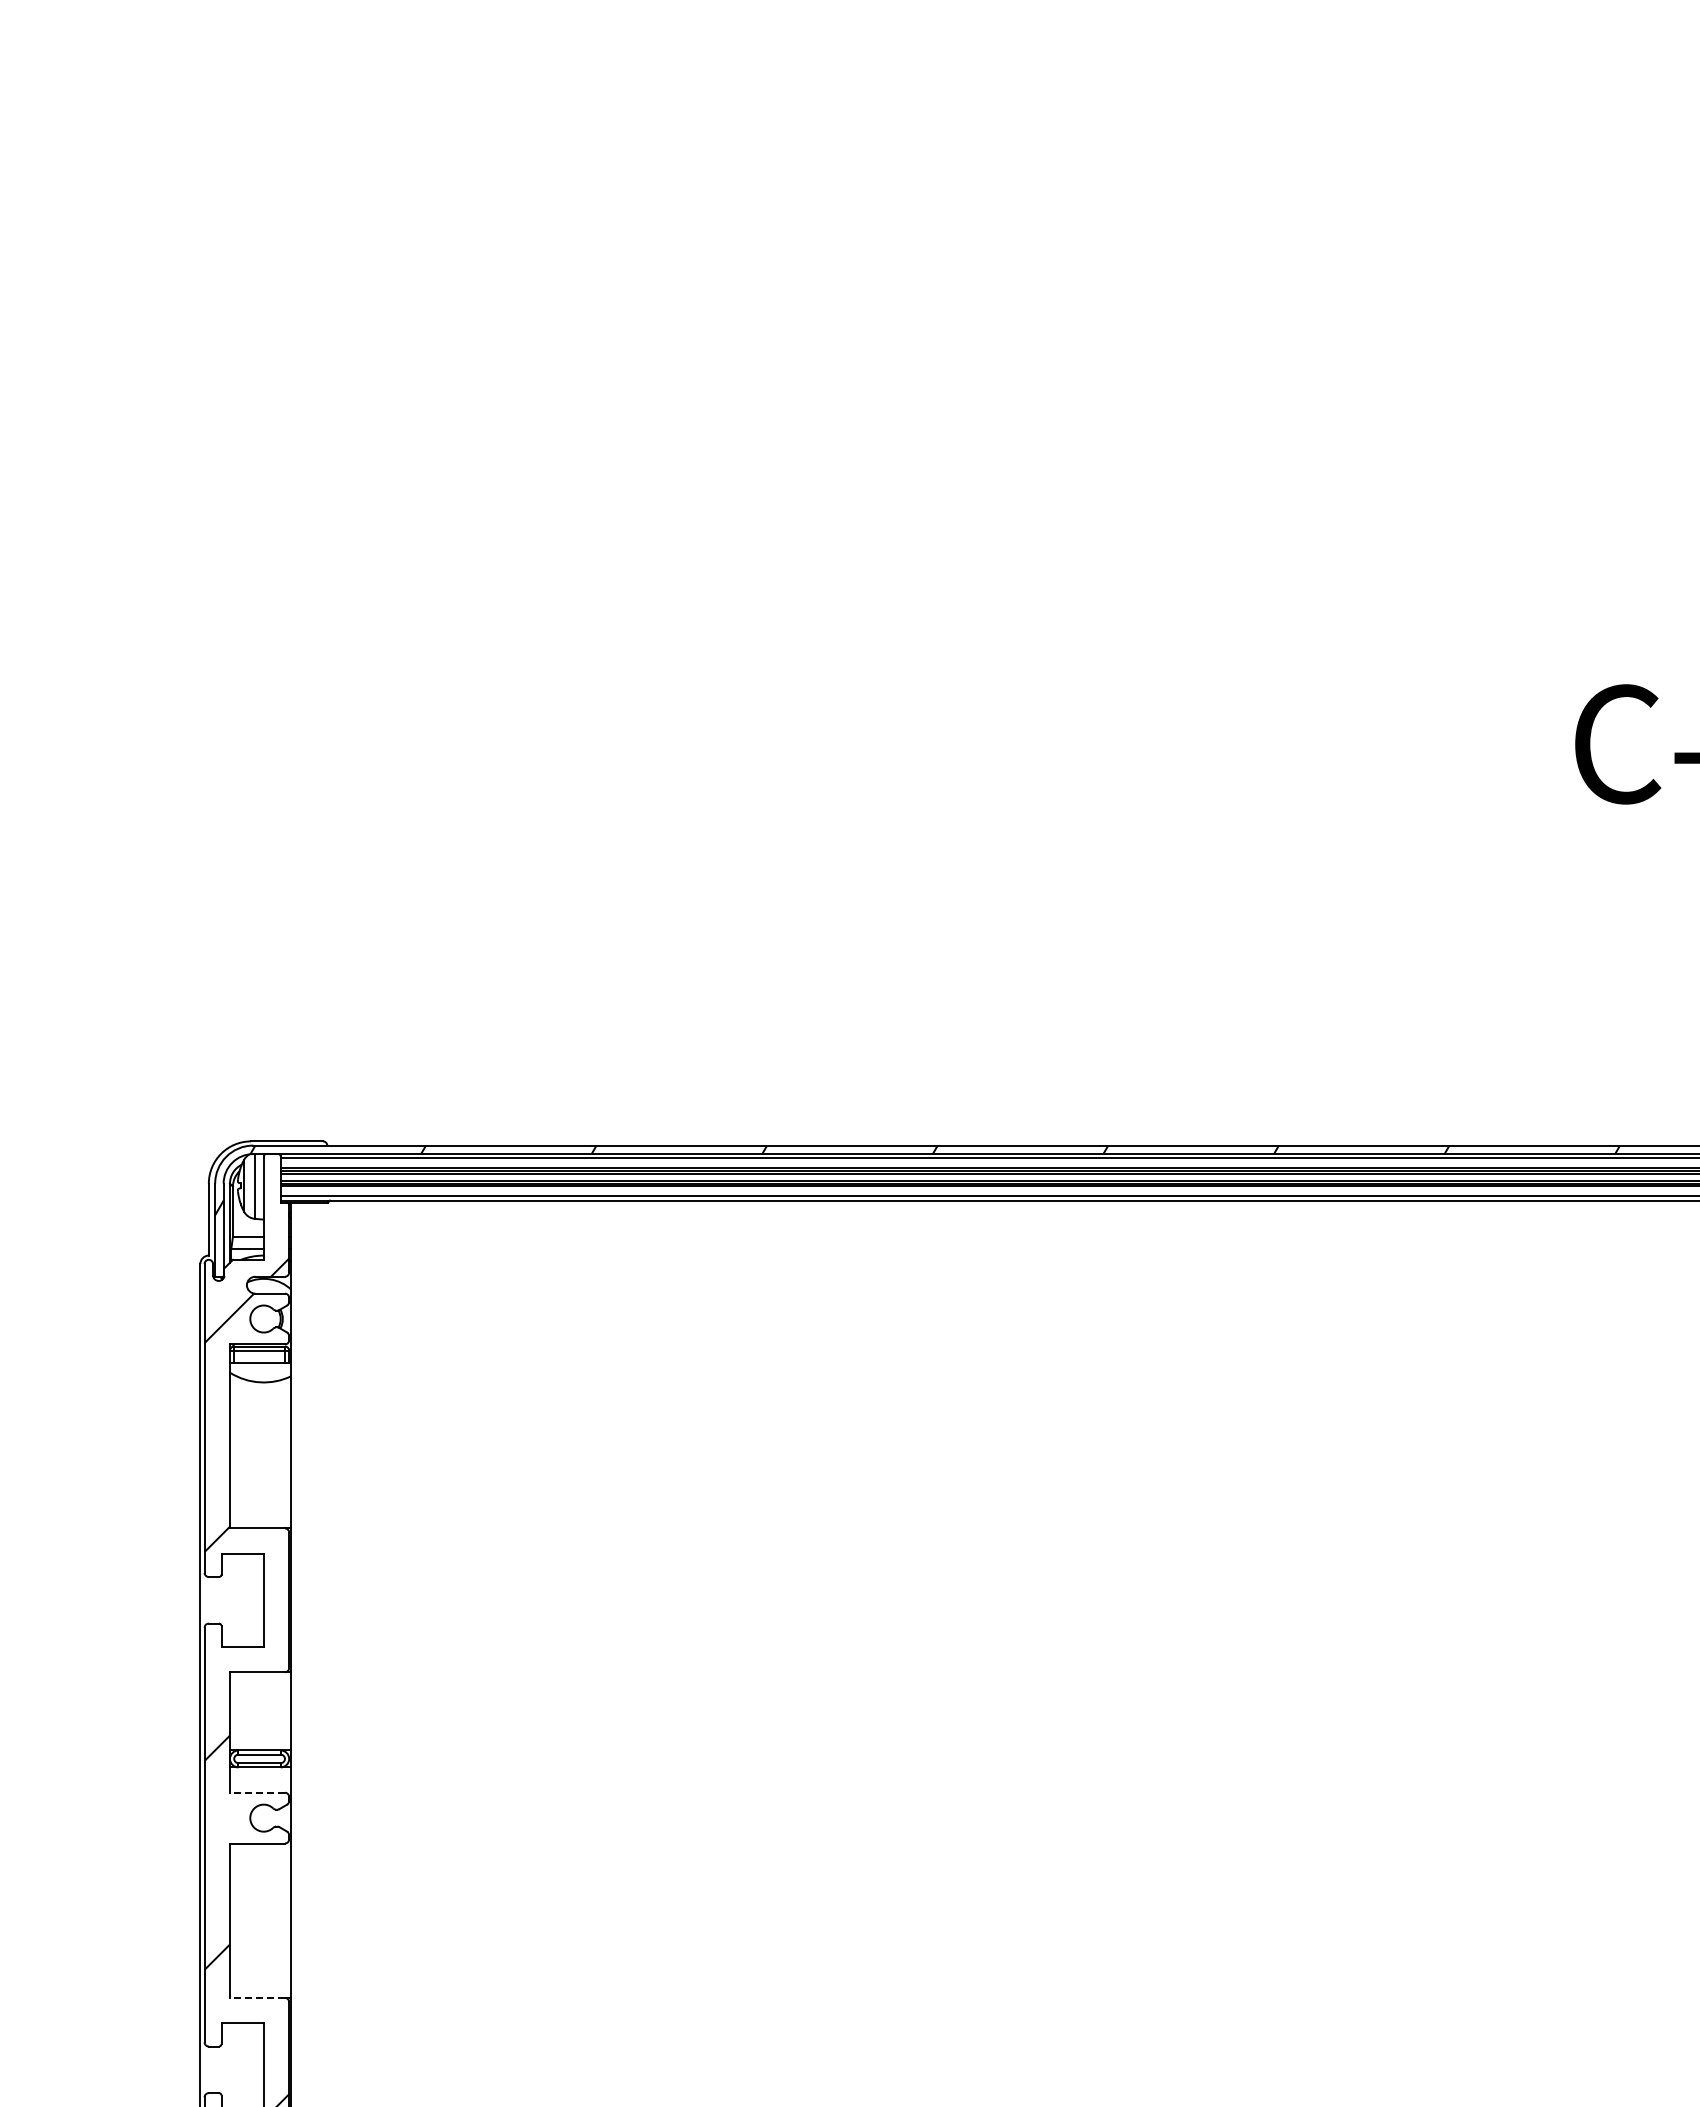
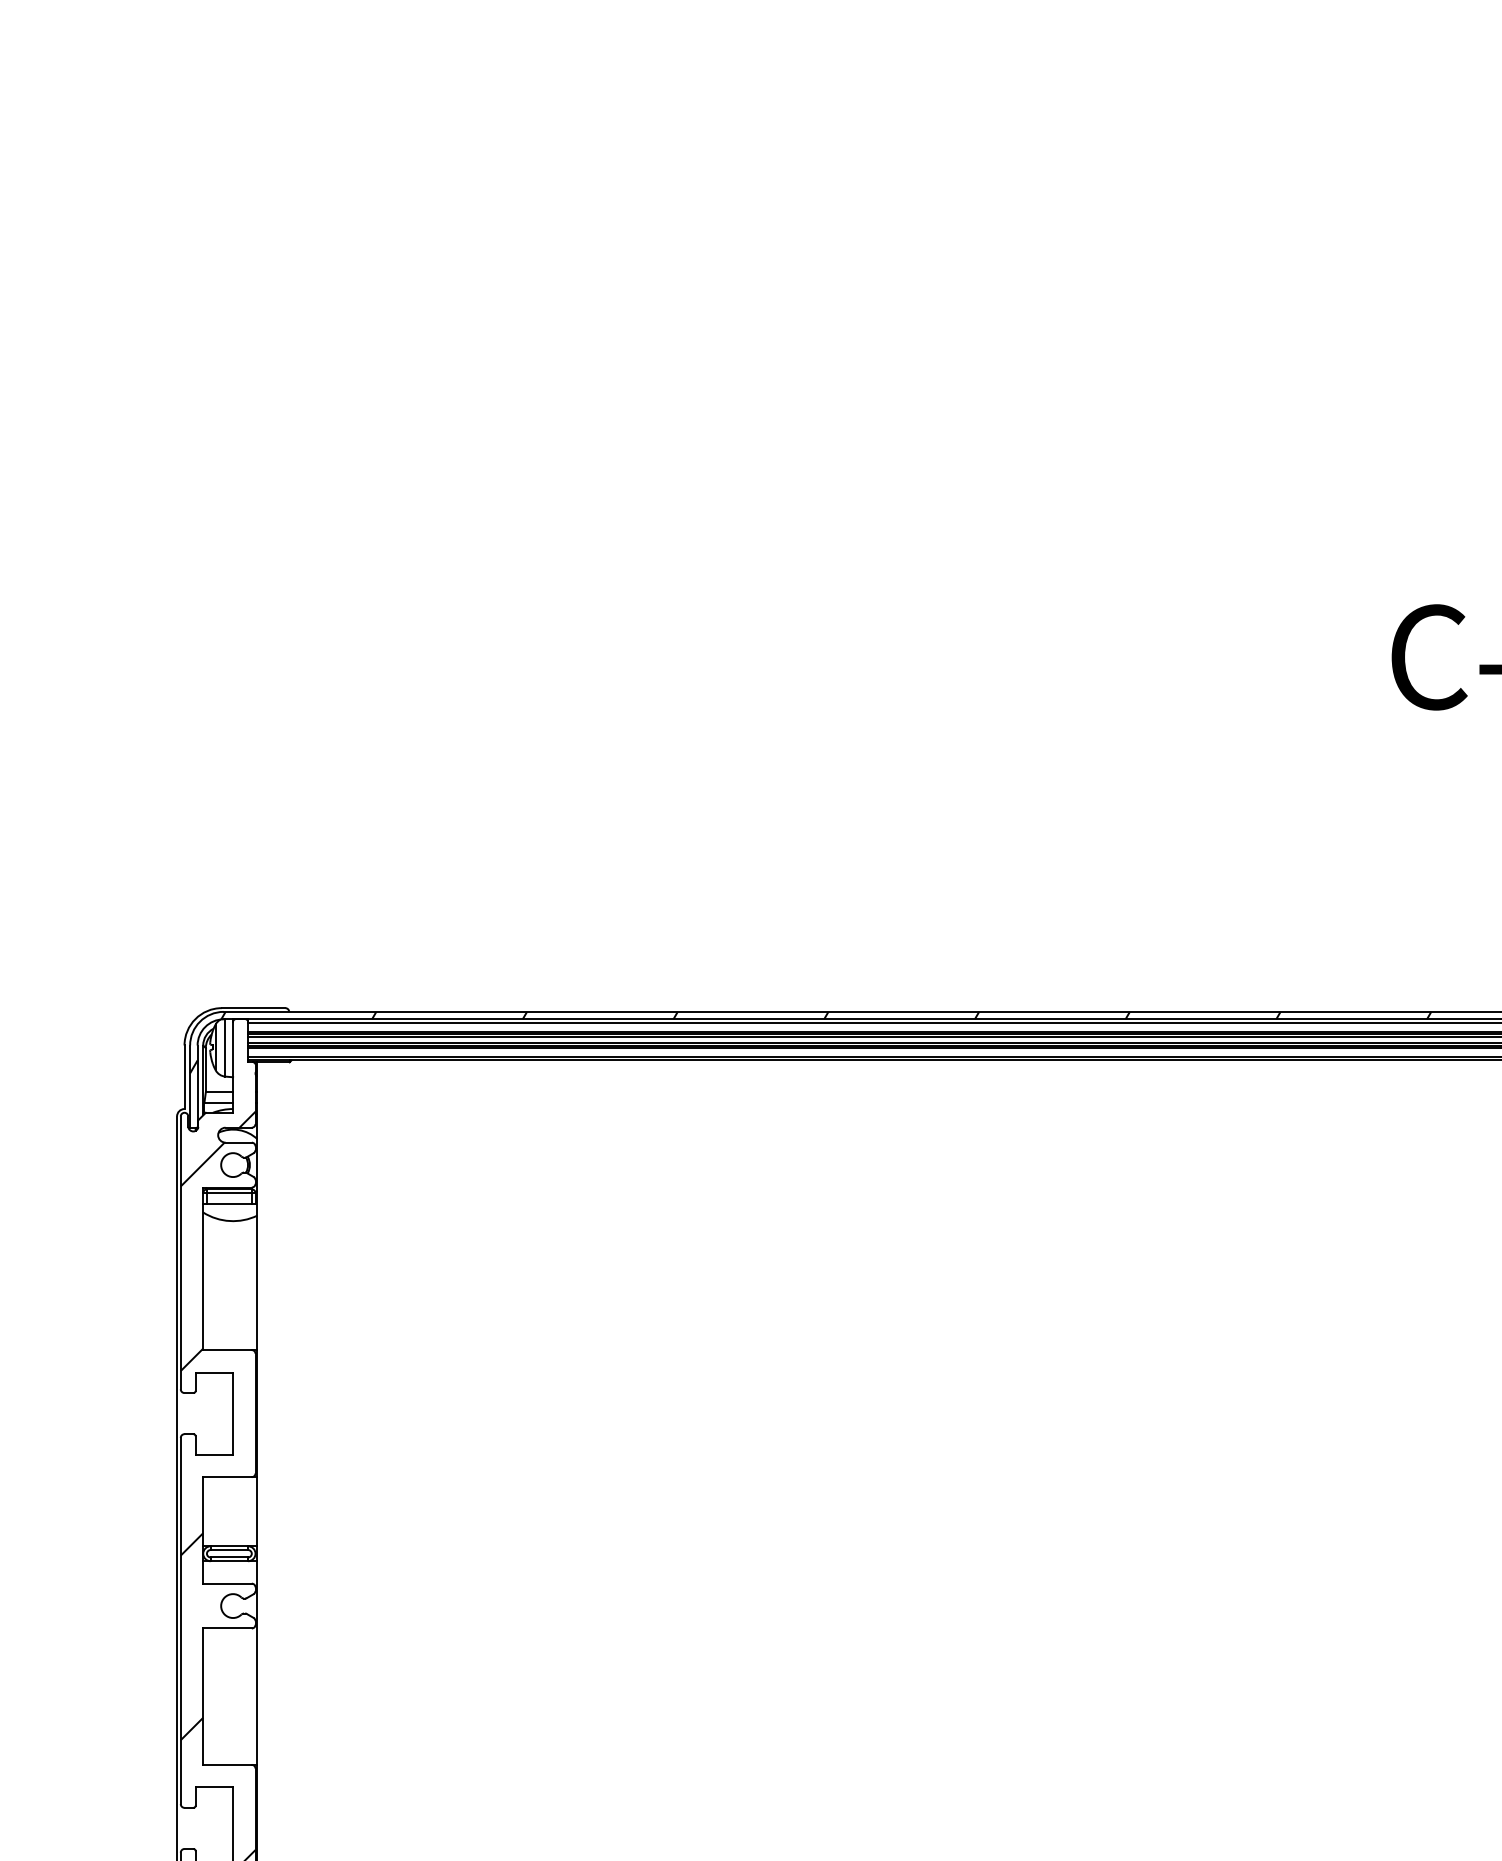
line: (256, 1792) -> (226, 1583), dashed -> solid
line: (256, 1997) -> (226, 1764), dashed -> solid

